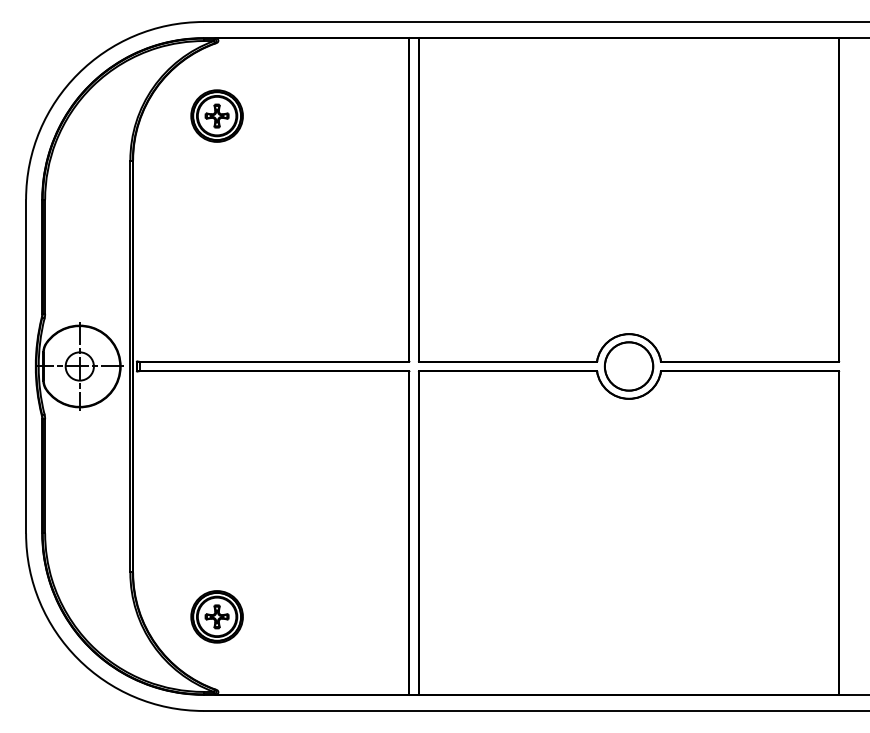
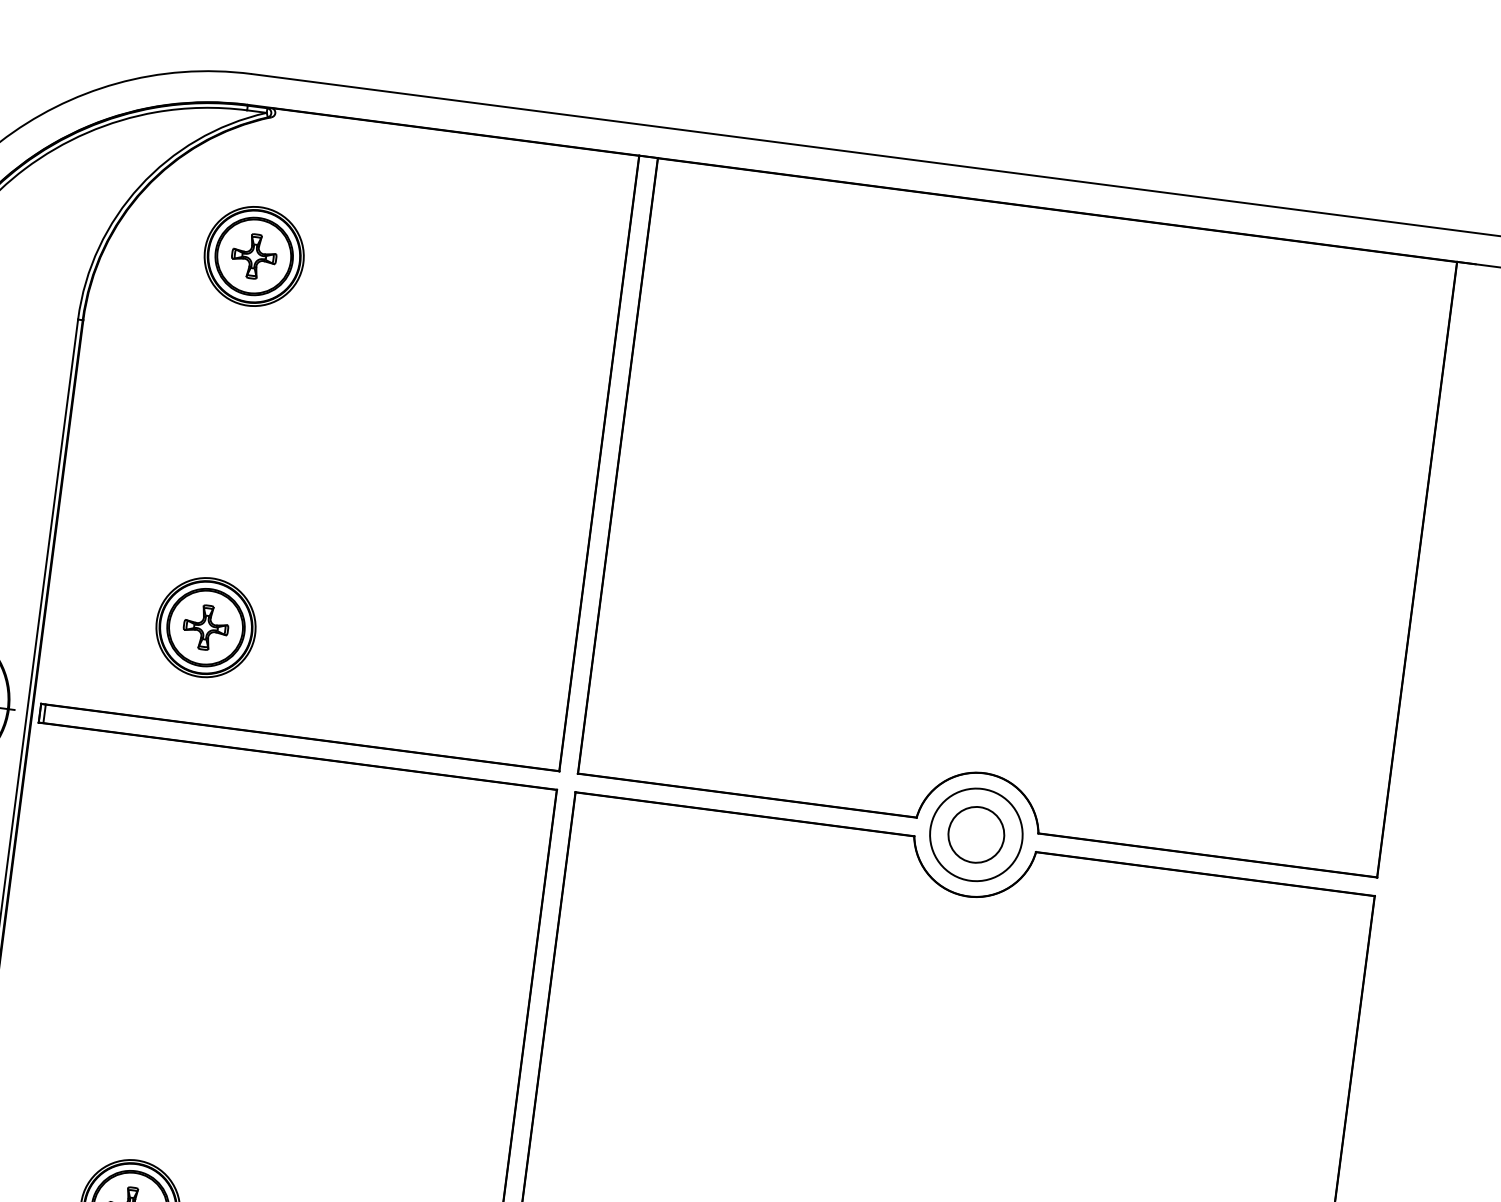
part: (216, 310) -> (205, 626), added
circle: (628, 366) -> (975, 834), size x0.6

